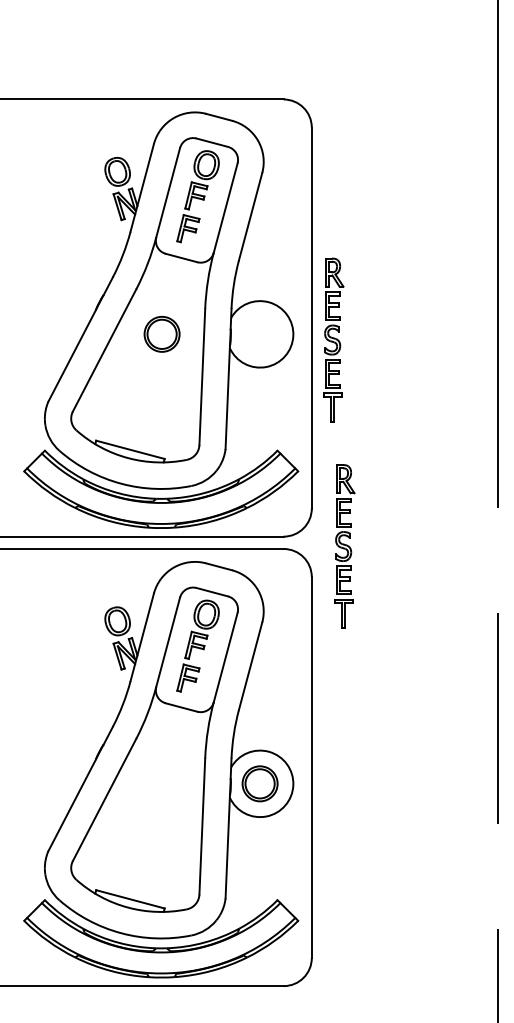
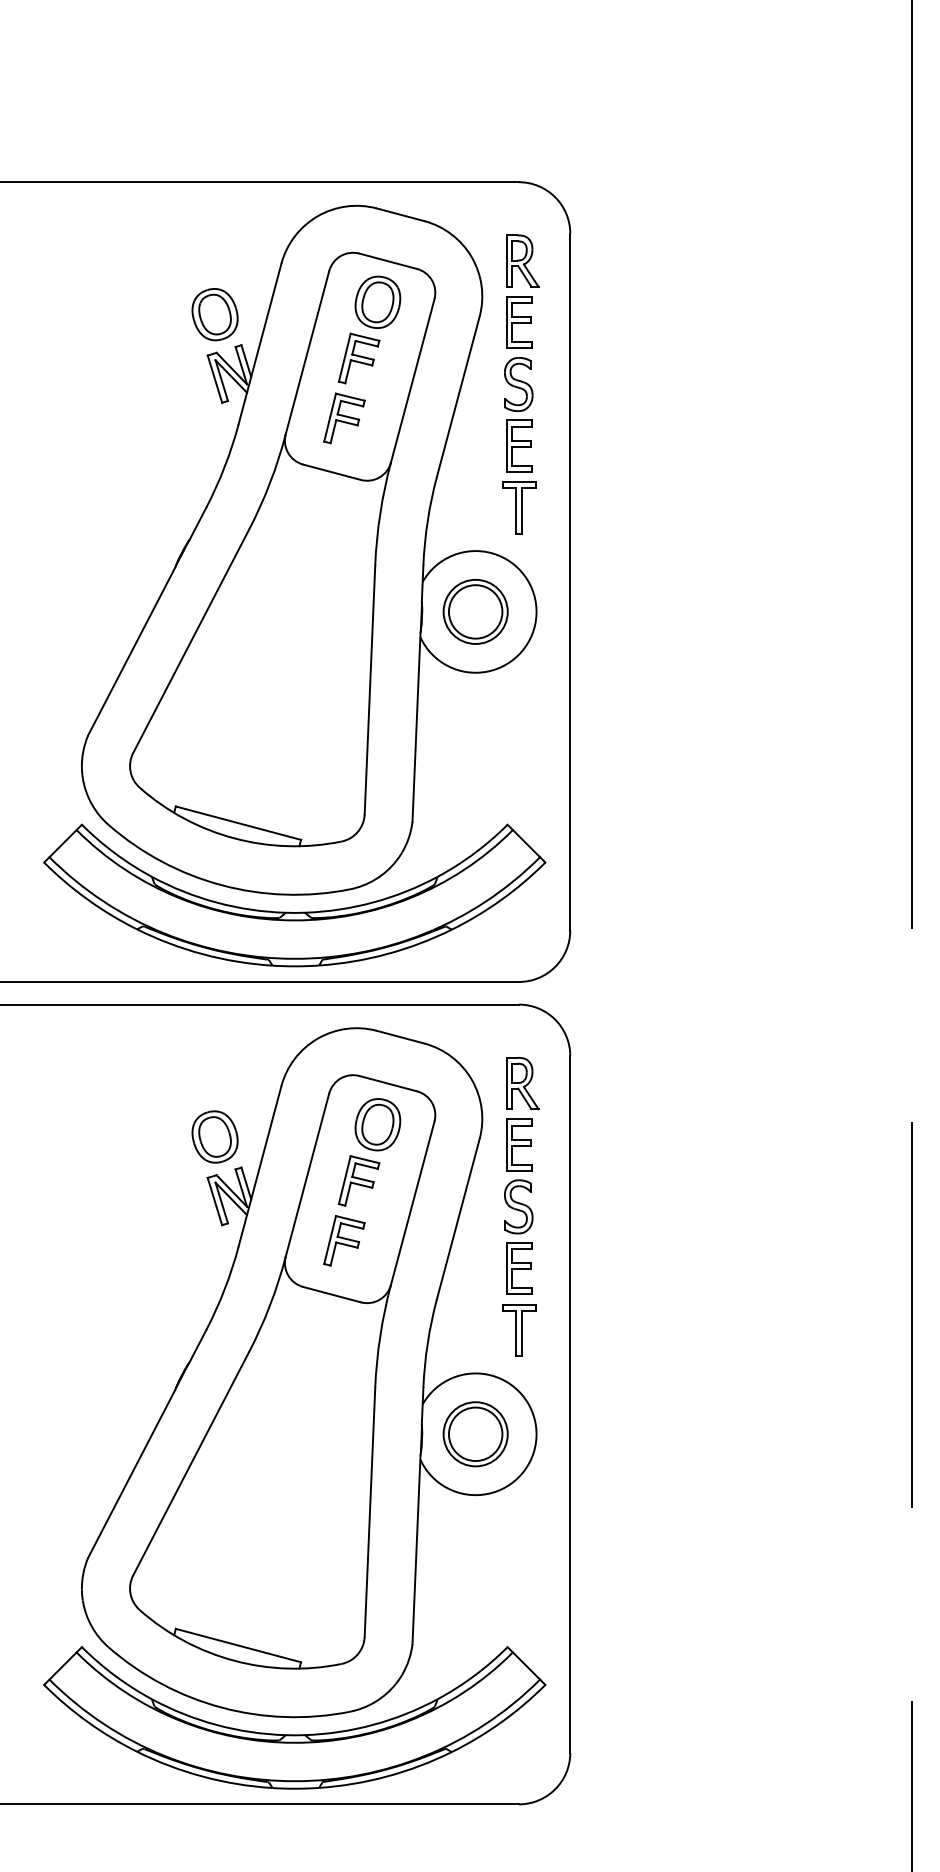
part: (161, 334) -> (474, 612), moved
part: (333, 339) -> (520, 383), moved
part: (344, 546) -> (520, 1206), moved

